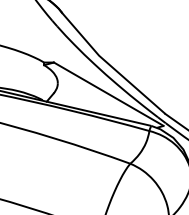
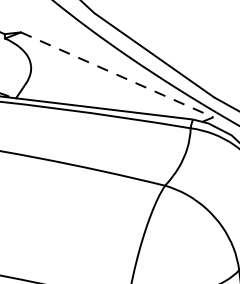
line: (109, 94) -> (118, 75), solid -> dashed

